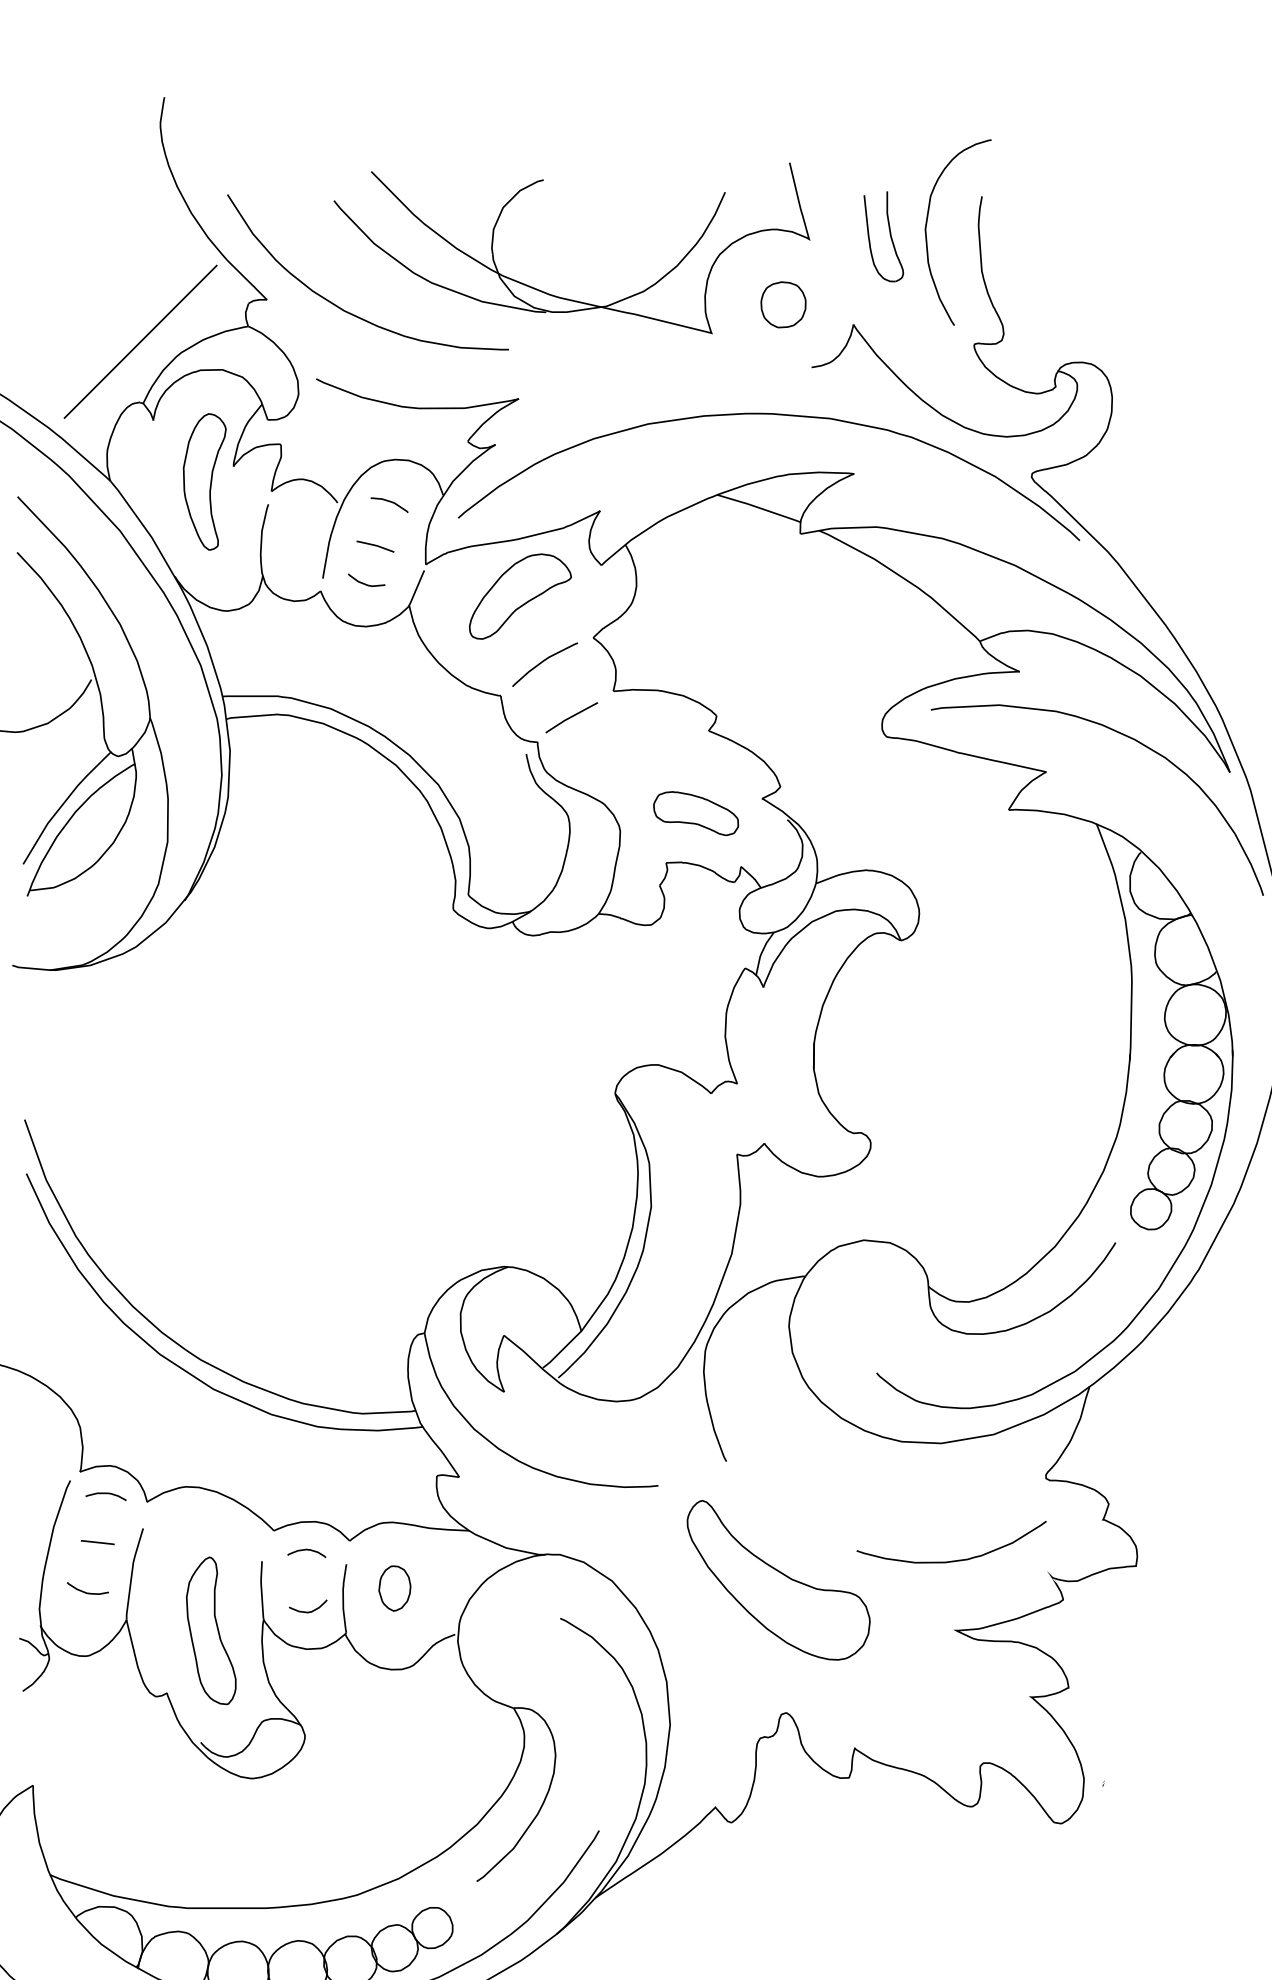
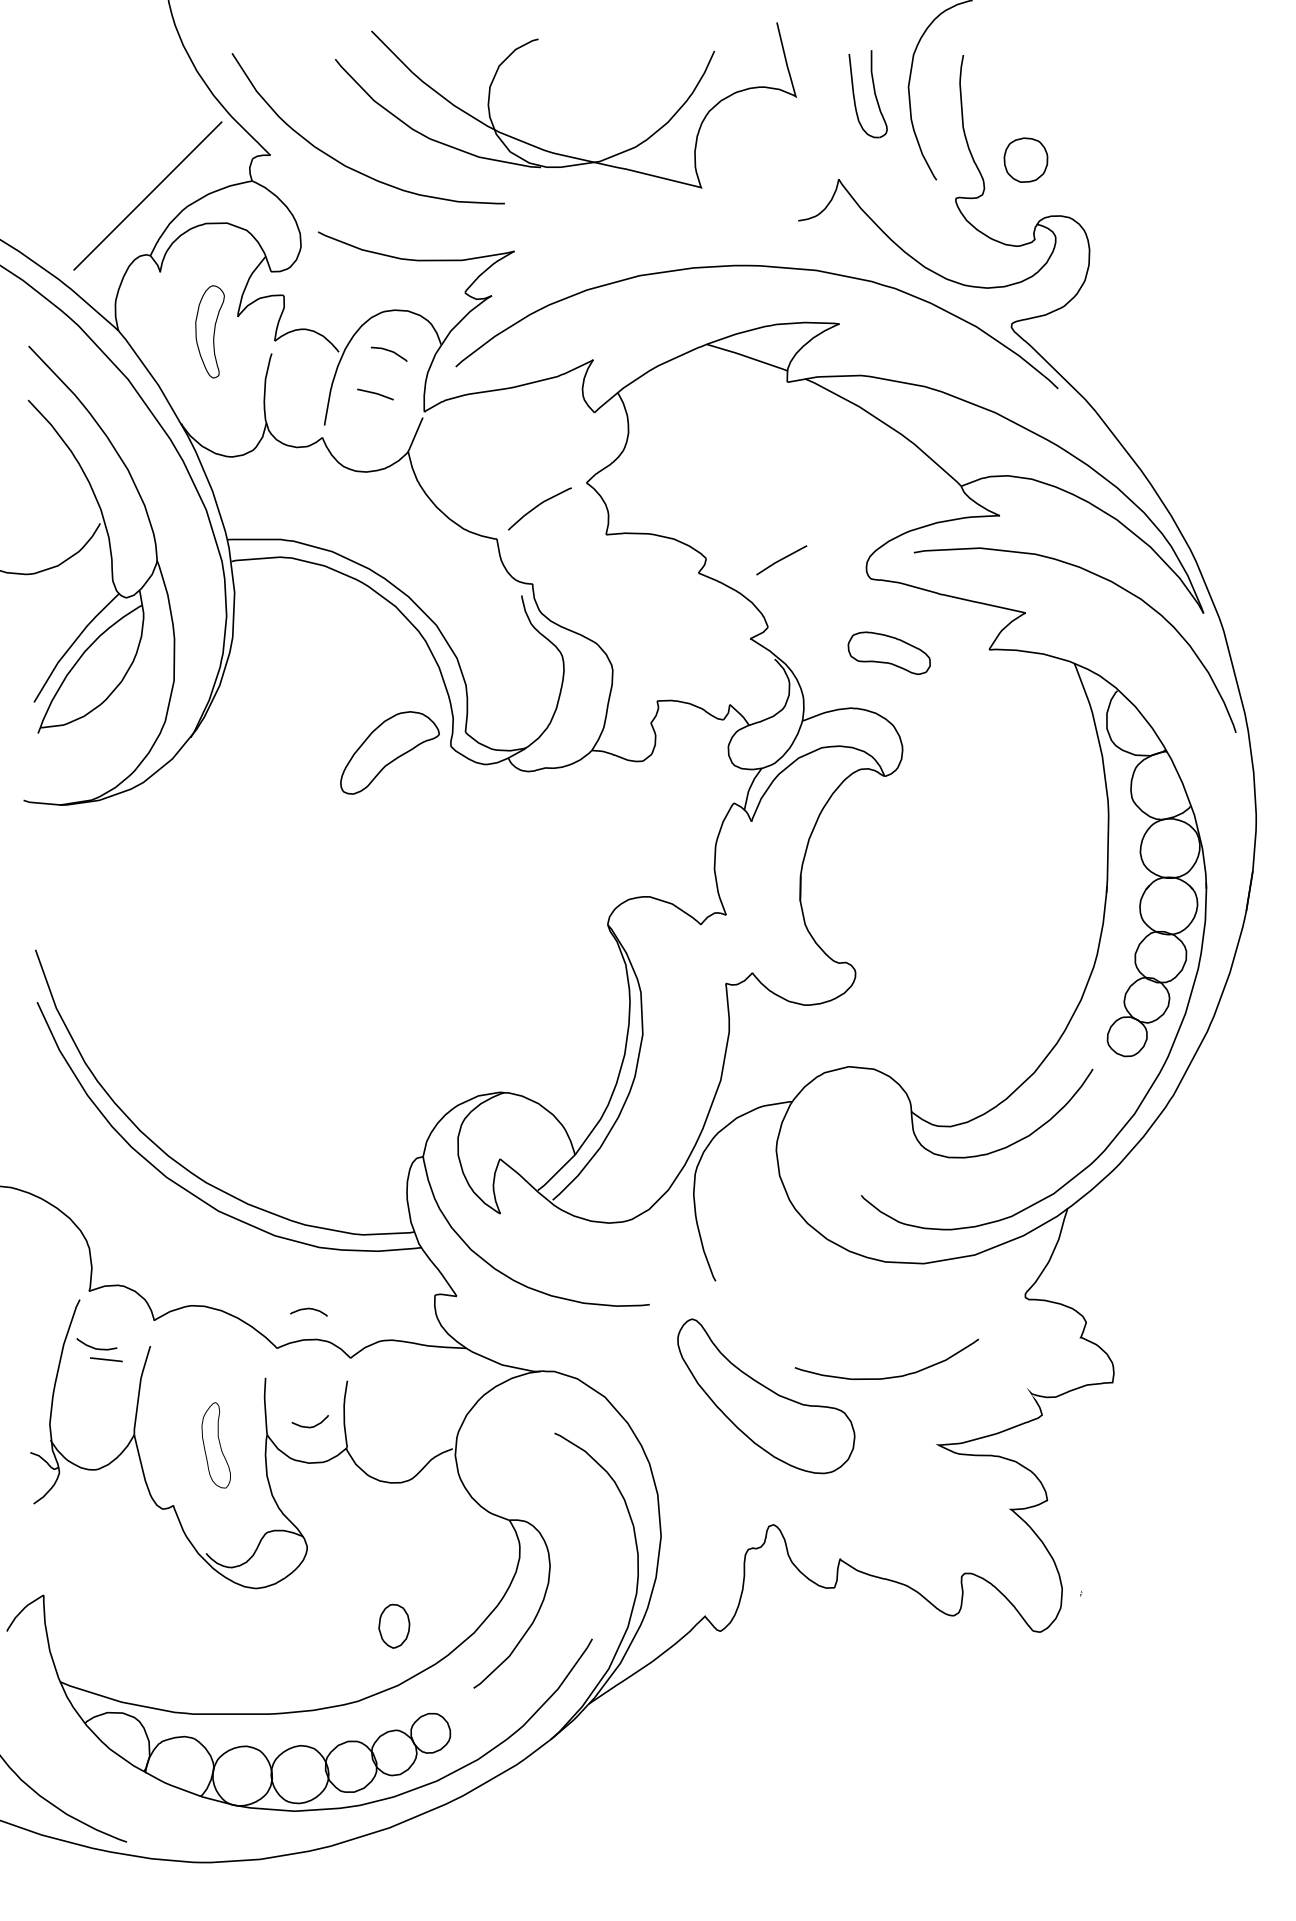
part: (783, 304) -> (1025, 159), moved
part: (204, 481) -> (209, 331), size x0.7
curve: (364, 582) -> (364, 429), removed
part: (519, 596) -> (389, 752), moved
curve: (571, 717) -> (781, 560), moved
part: (695, 812) -> (888, 652), moved
curve: (106, 1493) -> (114, 1312), removed
curve: (306, 1550) -> (308, 1309), moved
curve: (956, 1559) -> (891, 1376), moved
part: (395, 1587) -> (394, 1625), moved
curve: (86, 1591) -> (95, 1347), moved
part: (210, 1631) -> (215, 1445), size x0.6

